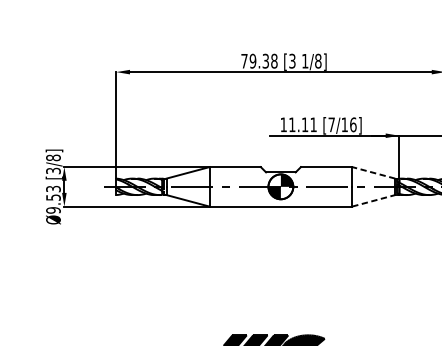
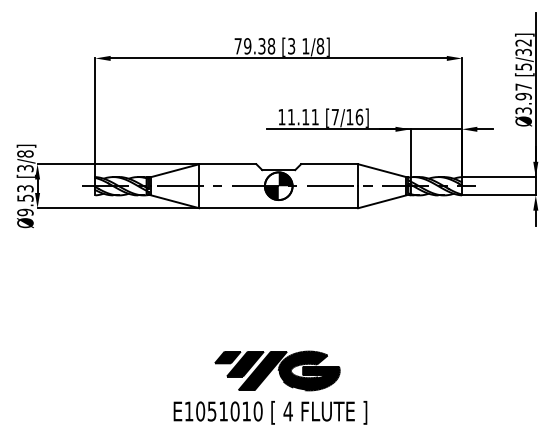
line: (374, 172) -> (382, 170), dashed -> solid
line: (374, 200) -> (382, 201), dashed -> solid

